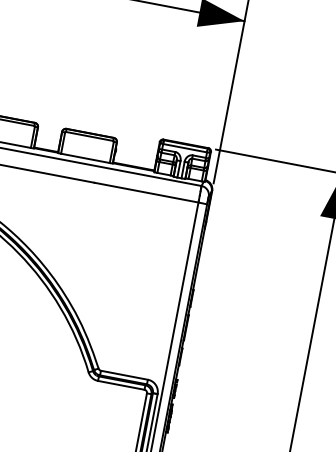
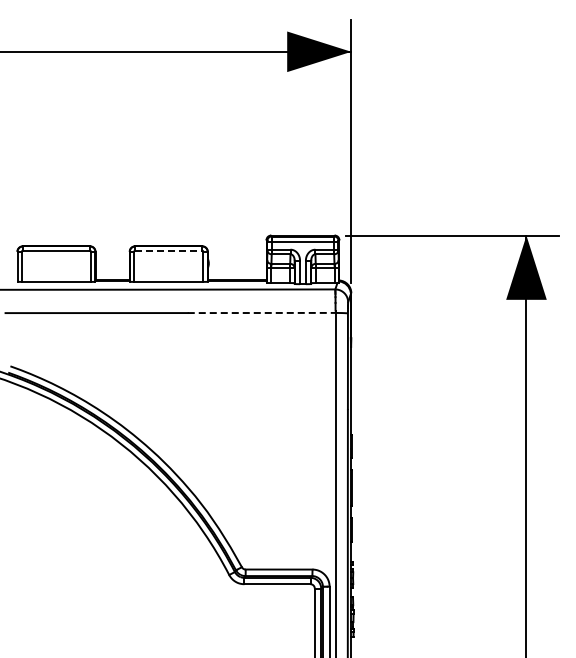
line: (89, 136) -> (168, 250), solid -> dashed
line: (146, 192) -> (261, 313), solid -> dashed

